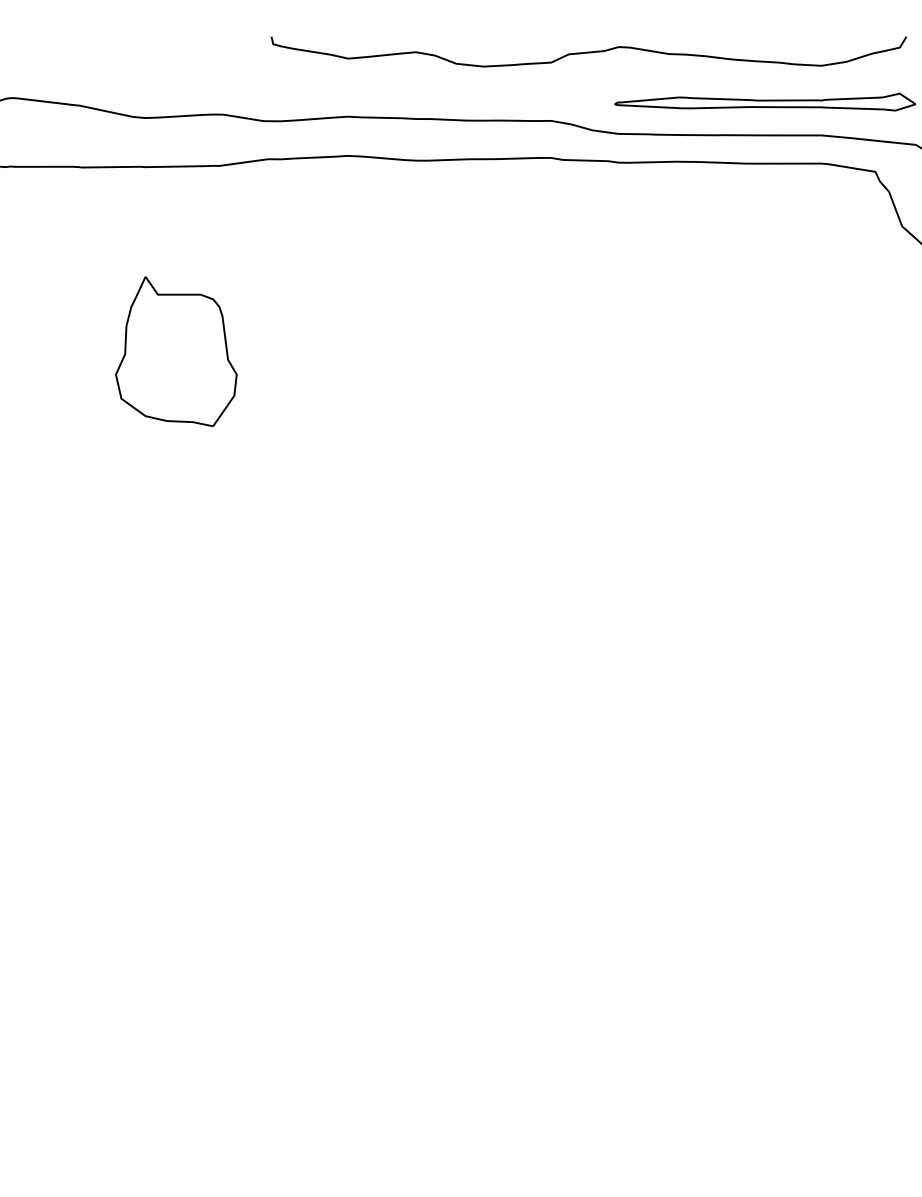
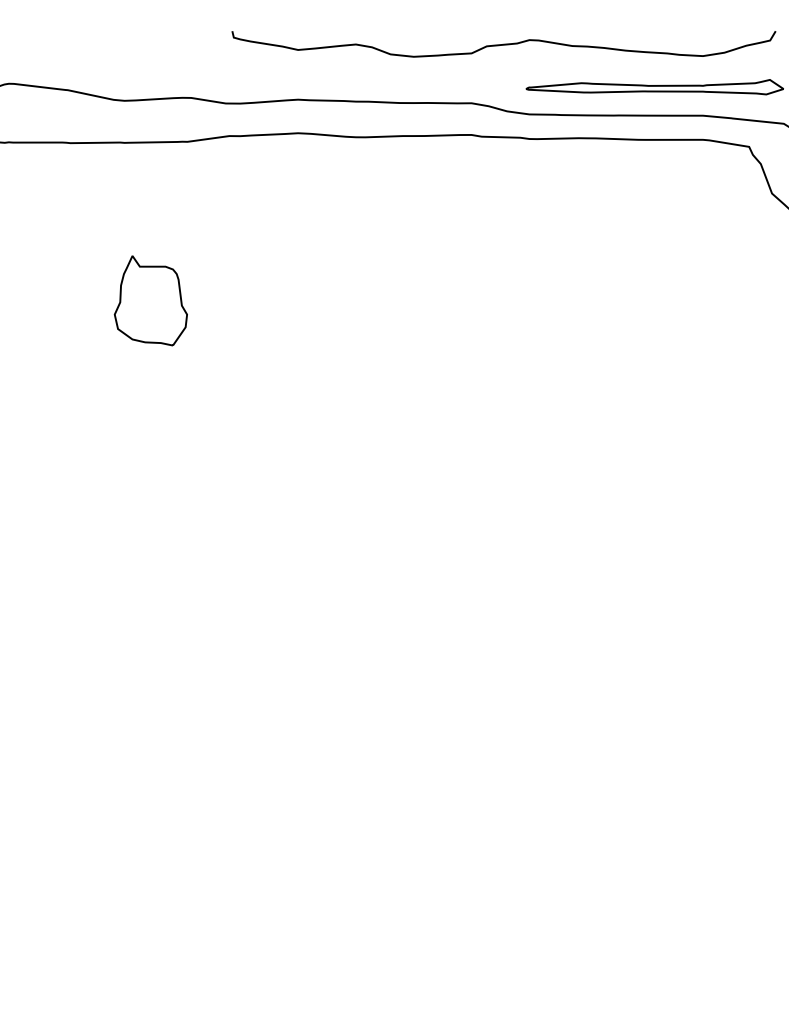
part: (175, 351) -> (150, 300), size x0.7

